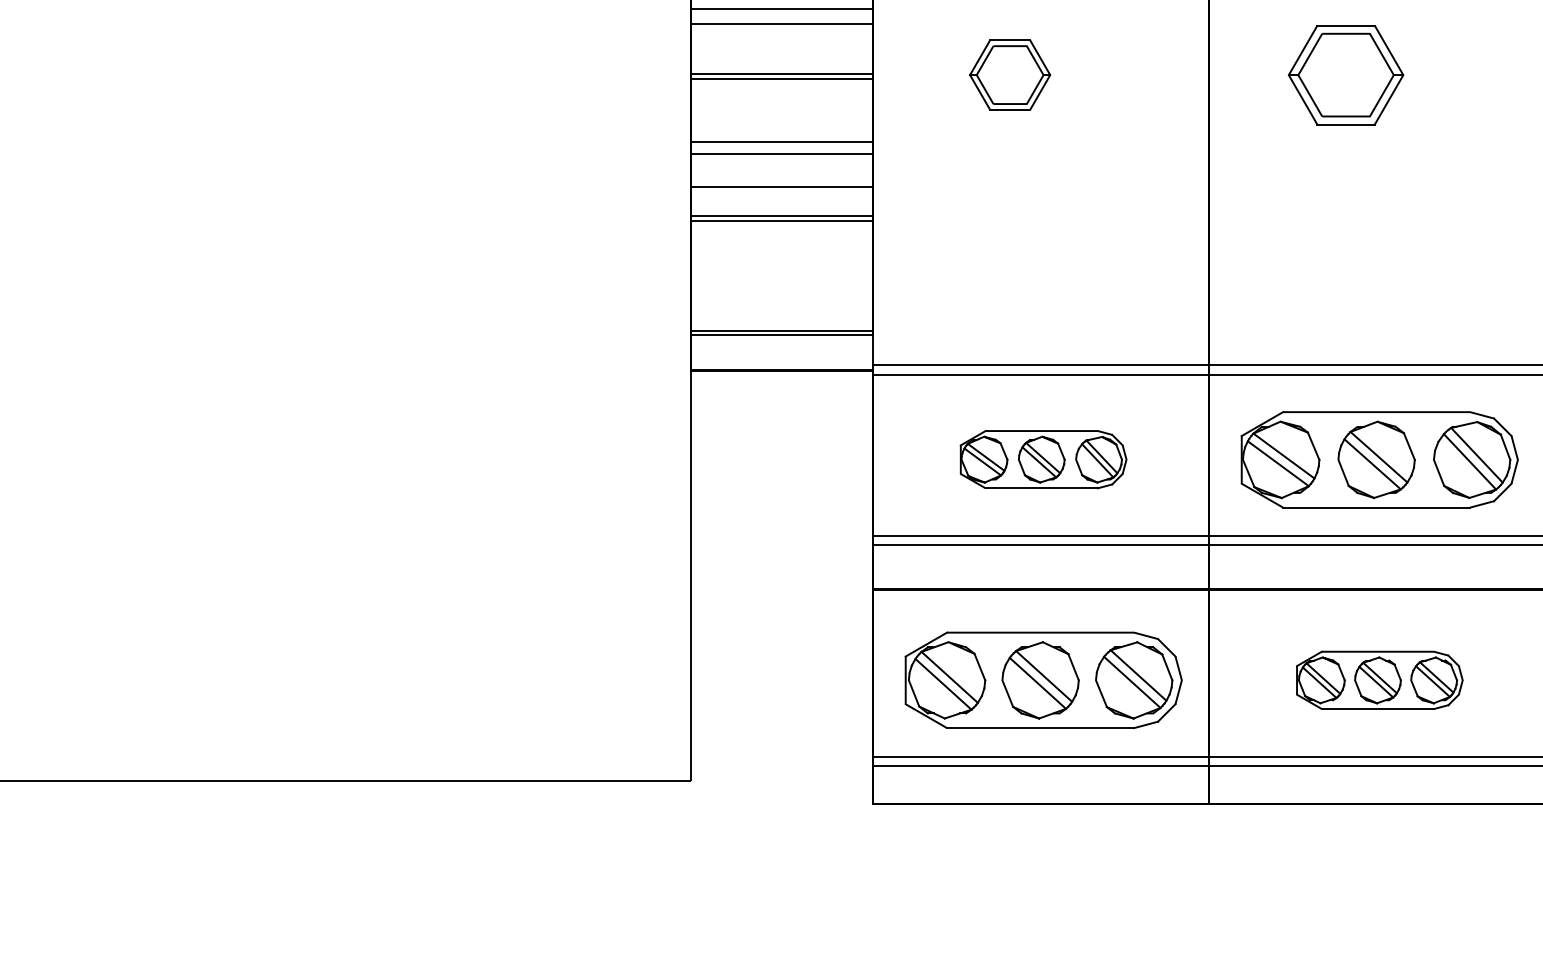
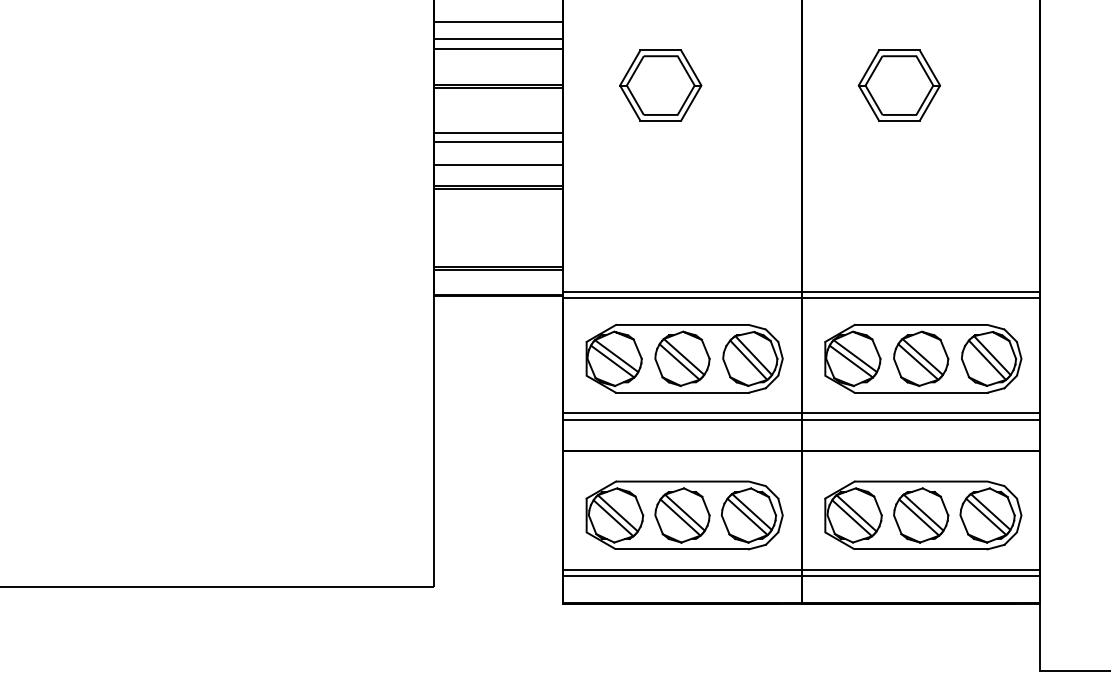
part: (1009, 75) -> (660, 85), size x1.43
part: (1043, 459) -> (684, 358), size x1.67
part: (1379, 680) -> (923, 515), size x1.67

